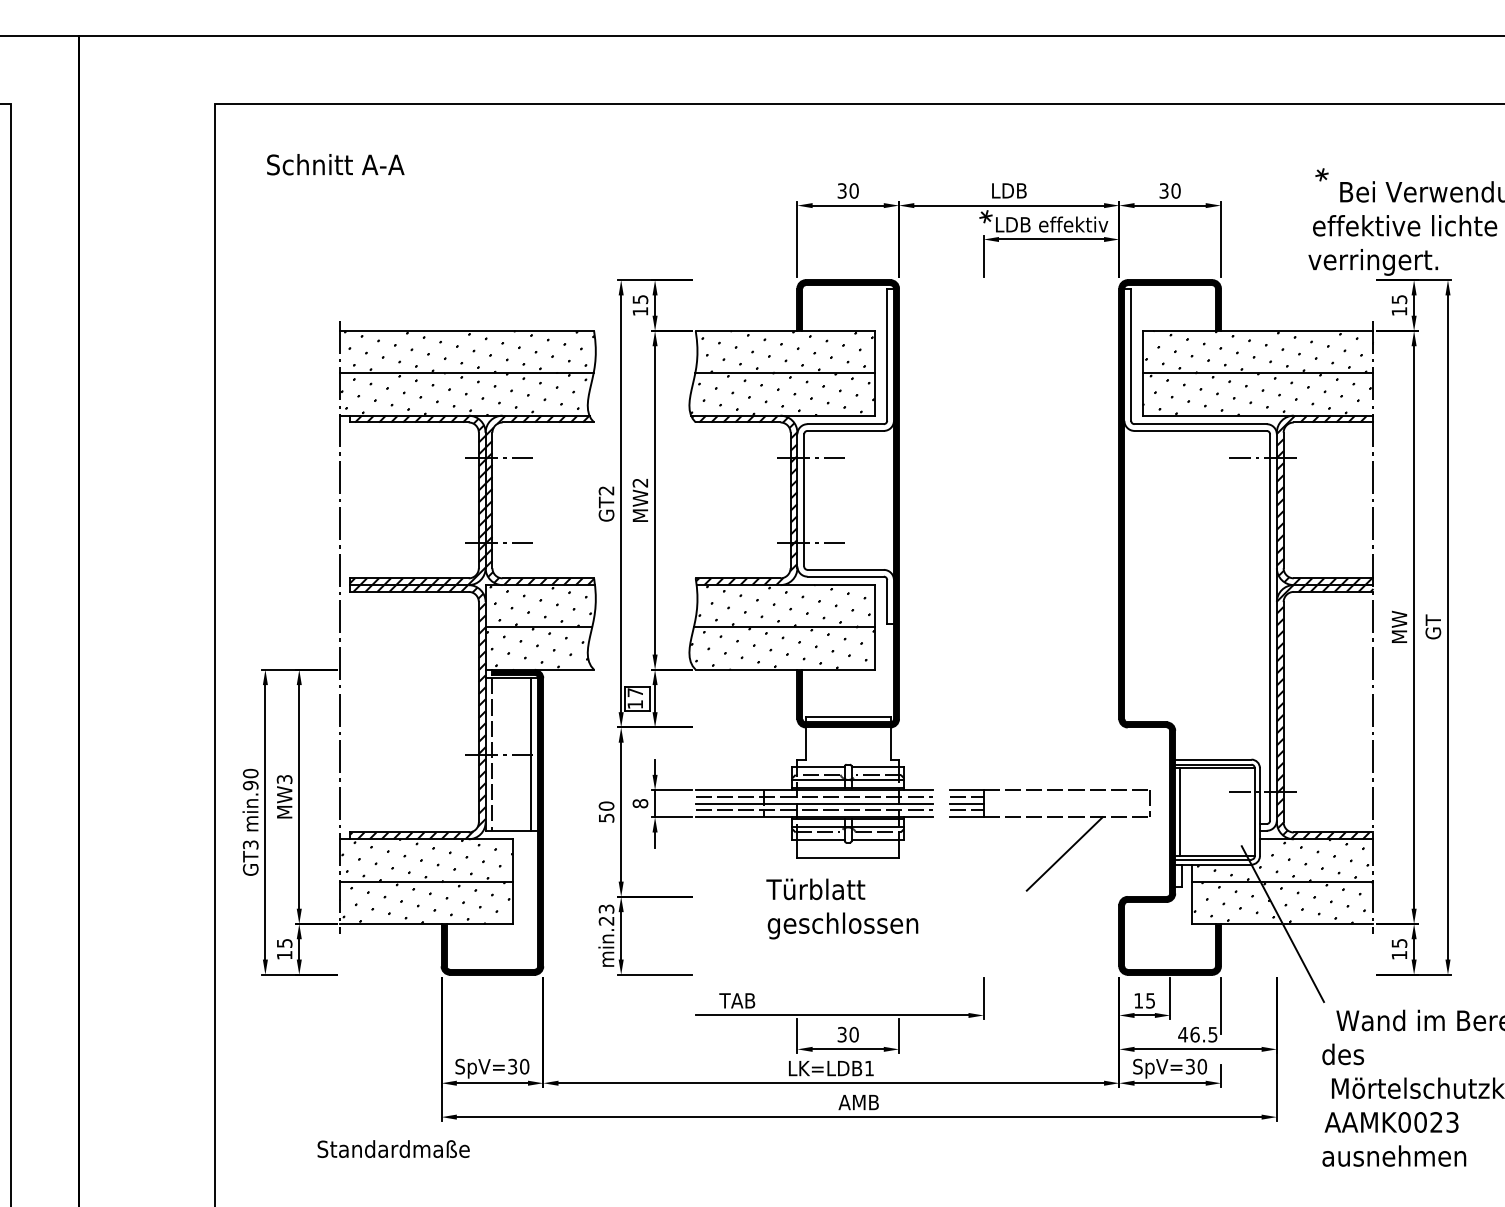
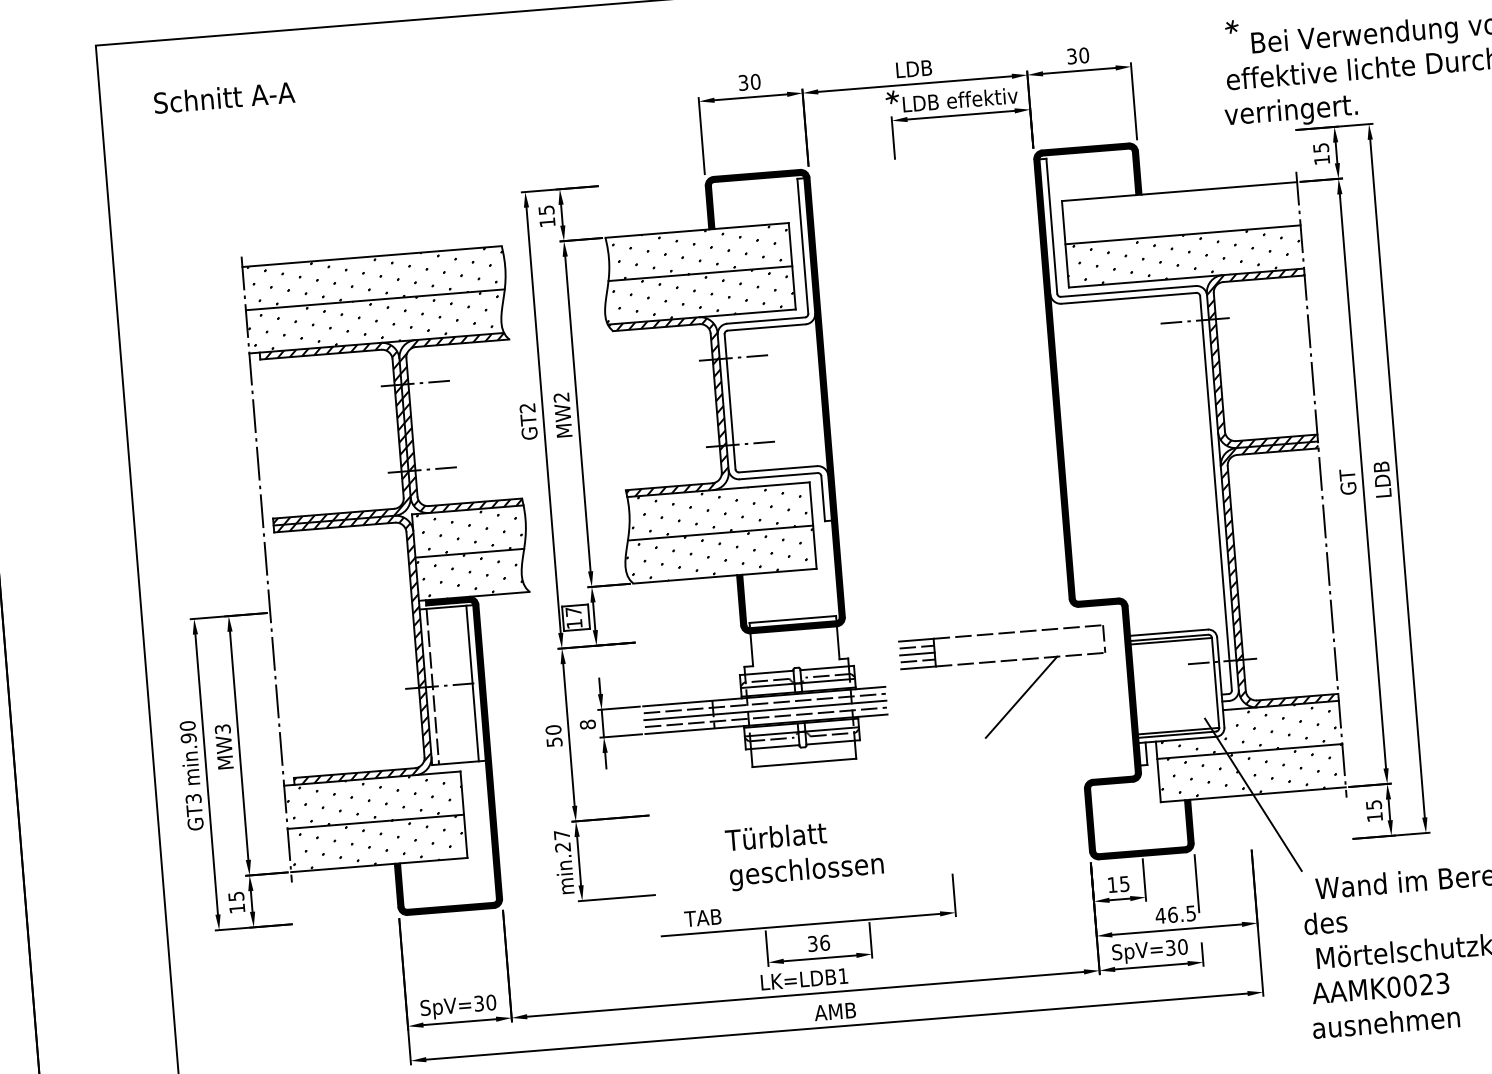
hatch: (1259, 351) -> (1182, 212), removed
text: (1399, 626) -> (1347, 481), MW -> GT
text: (1433, 627) -> (1382, 479), GT -> LDB
line: (1180, 812) -> (1139, 689), removed
part: (1063, 853) -> (1020, 696), moved
text: (606, 908) -> (561, 834), min.23 -> min.27
text: (842, 908) -> (804, 853), moved
text: (853, 1034) -> (824, 942), 30 -> 36

